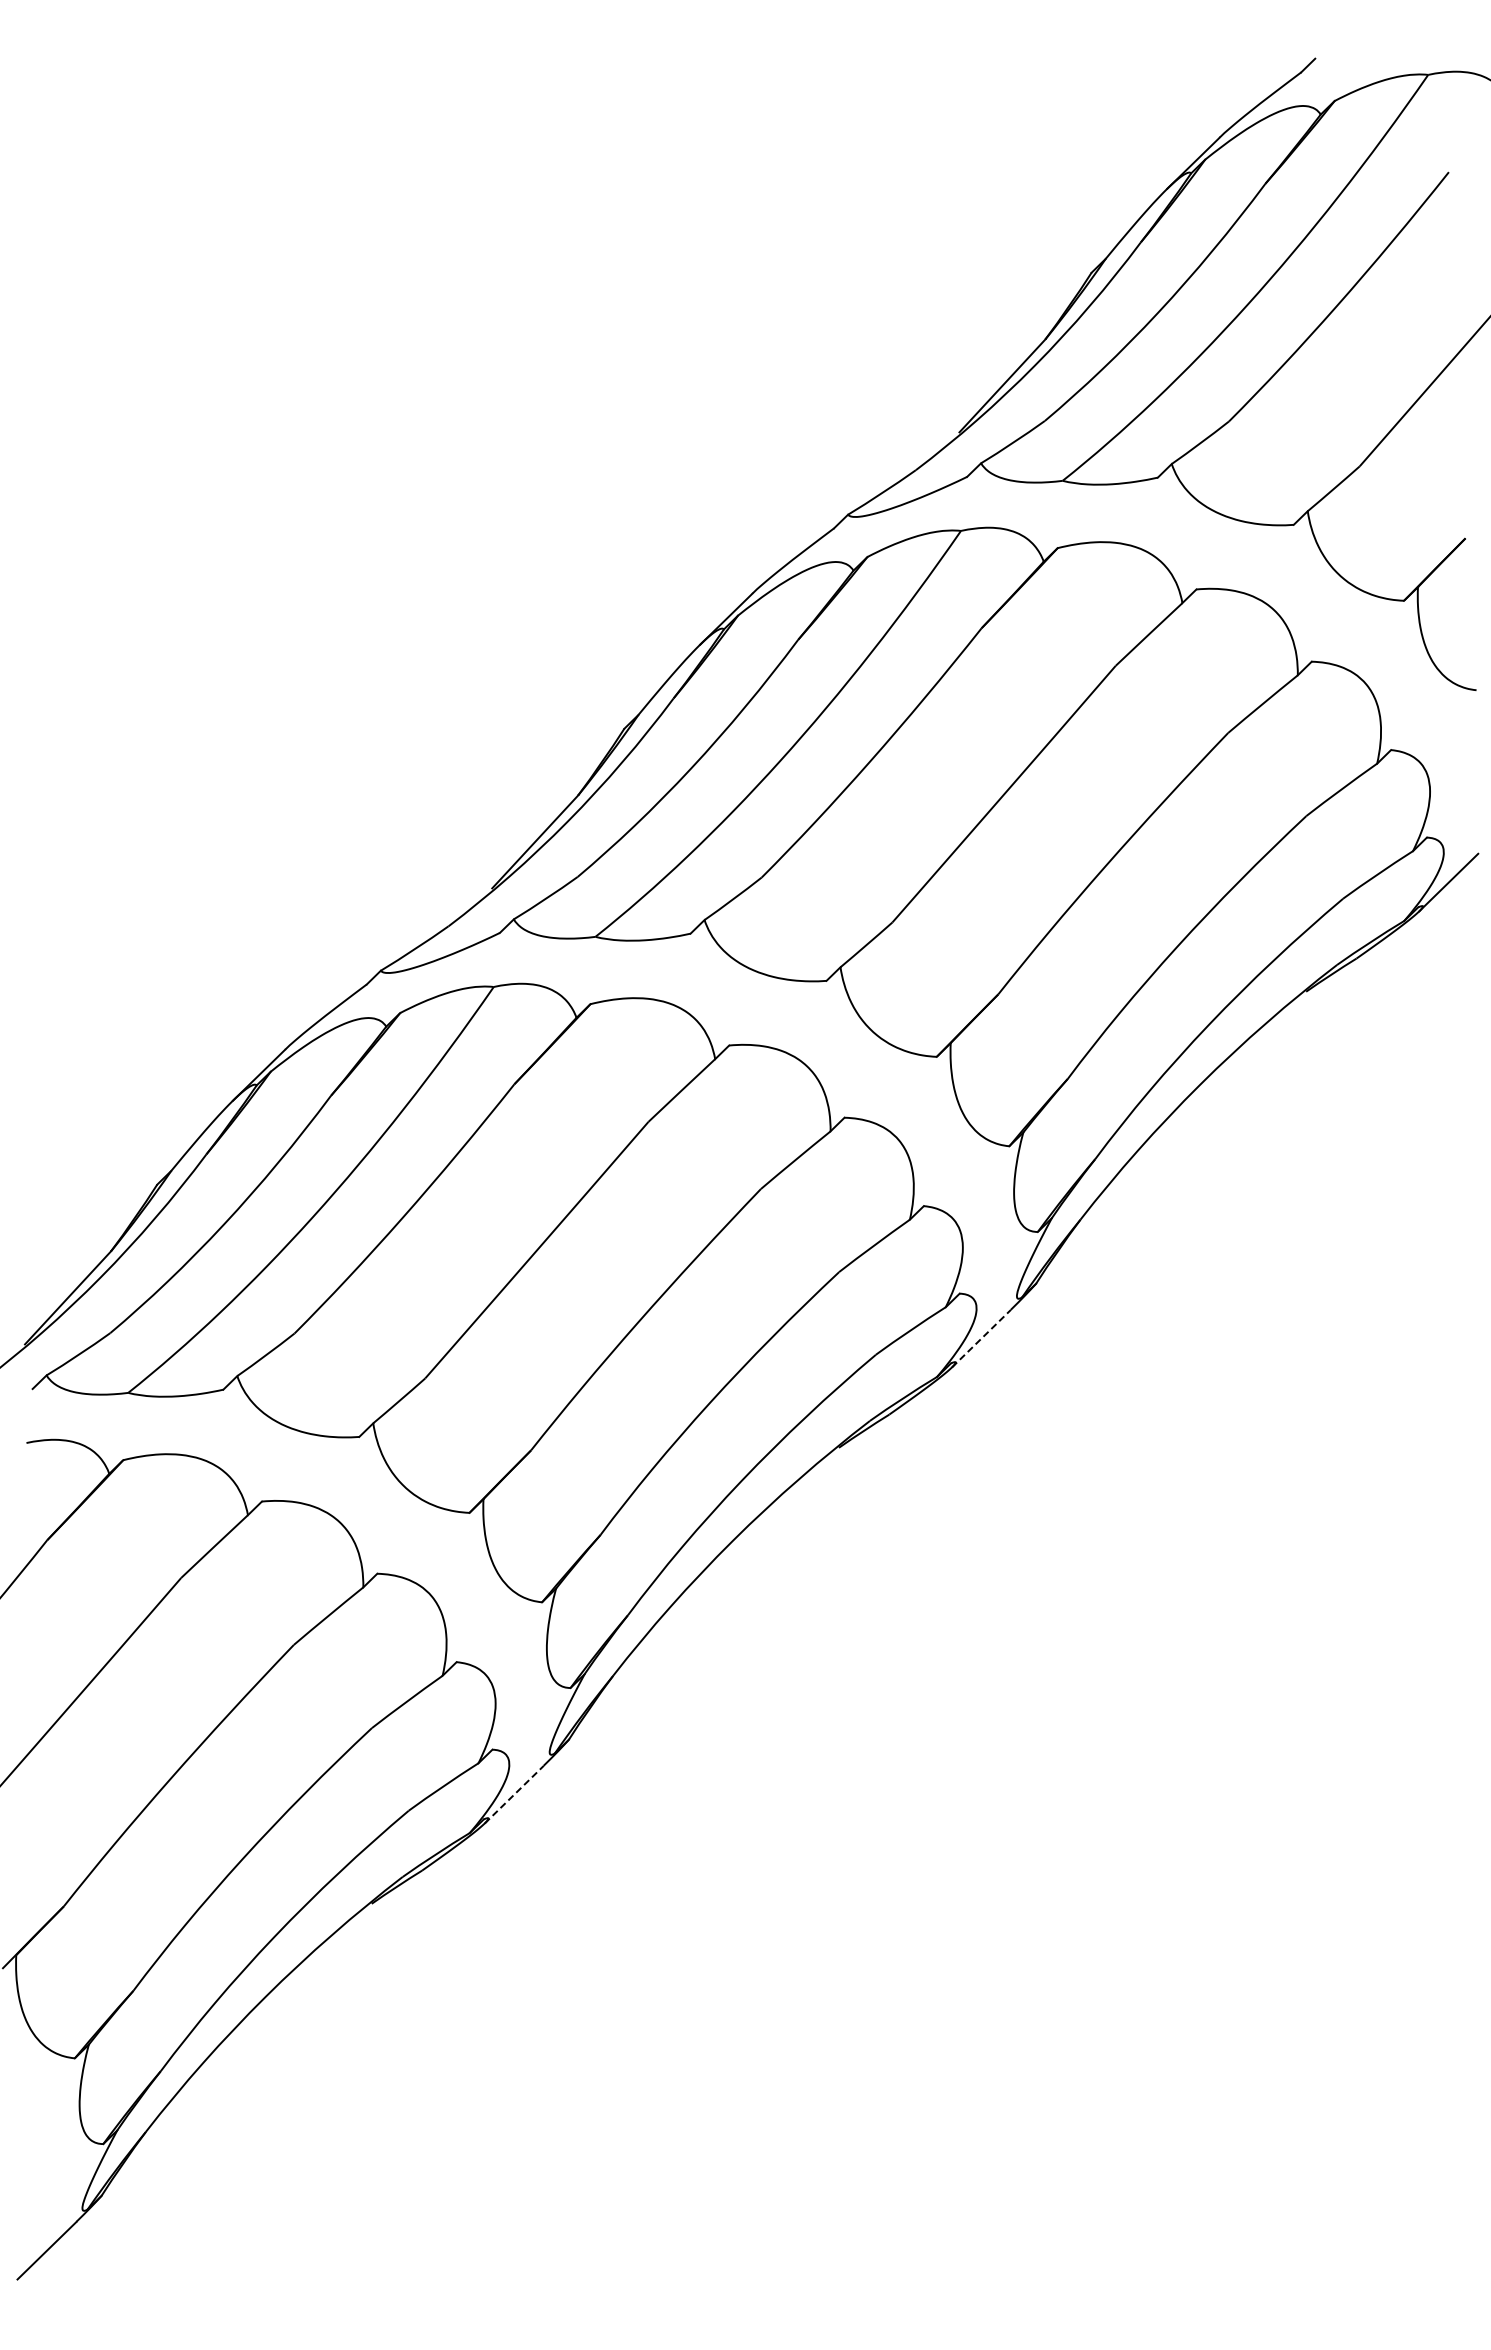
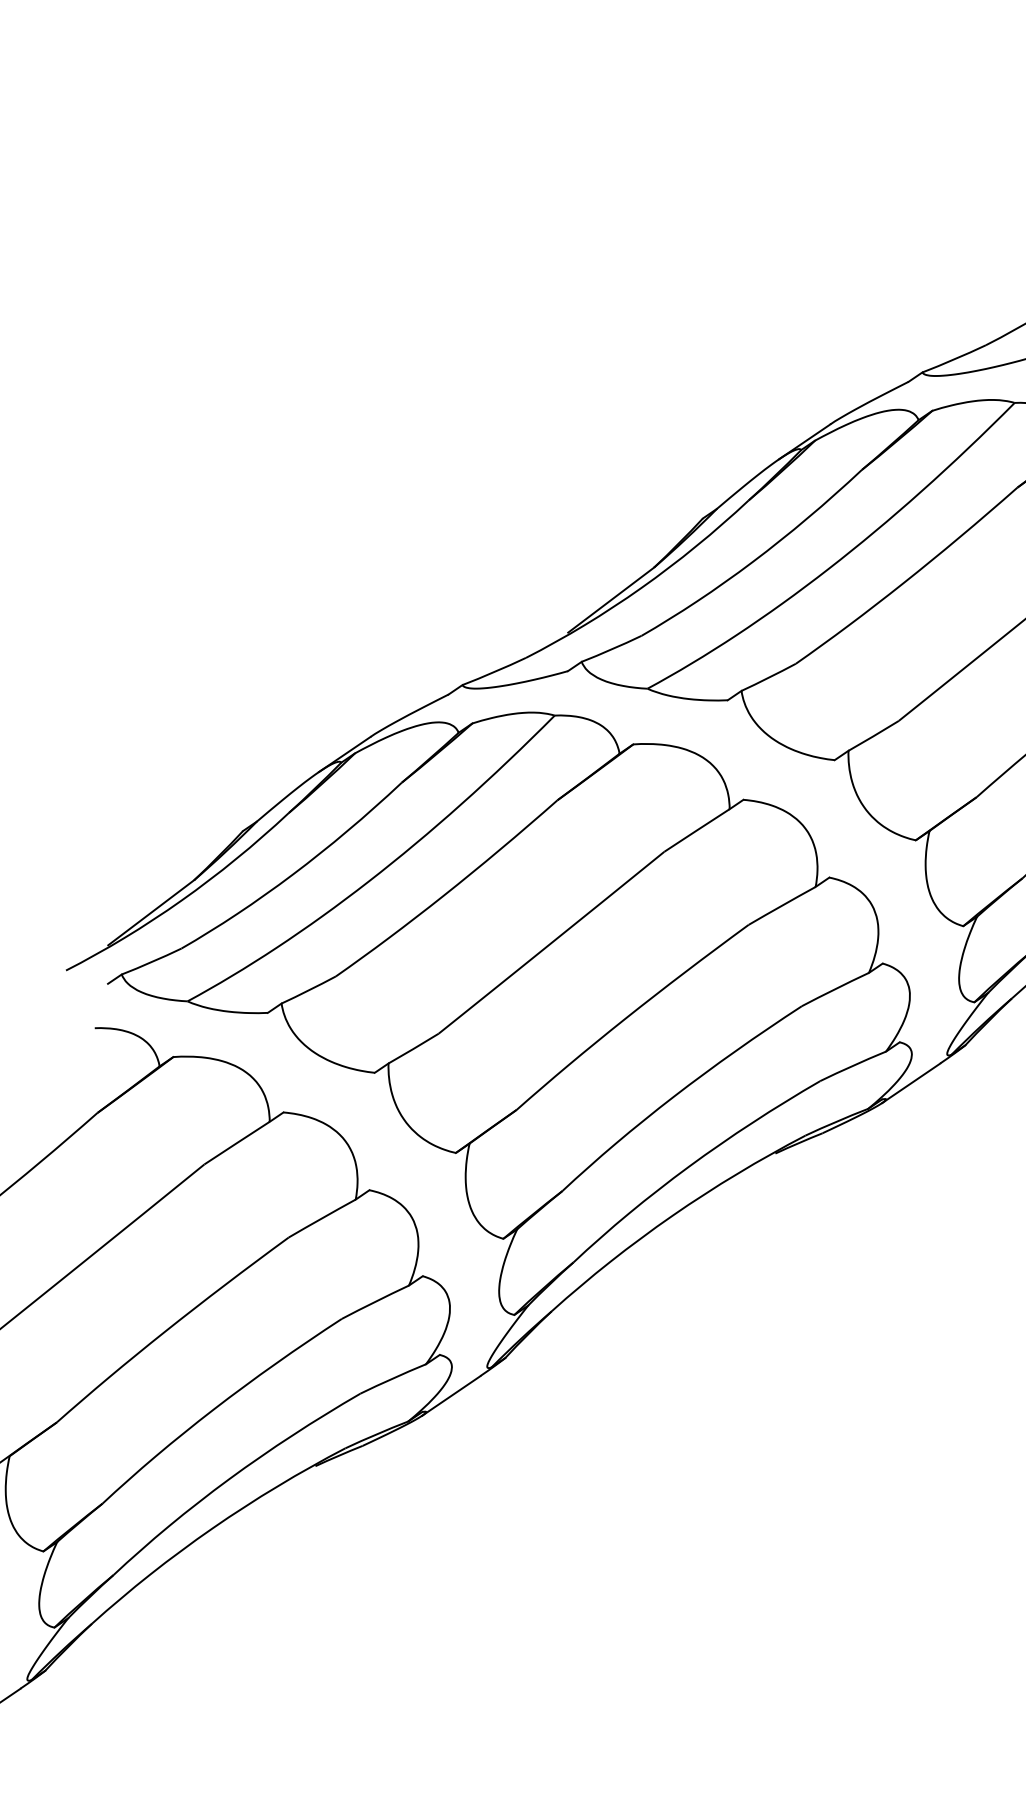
line: (981, 1338) -> (911, 1083), dashed -> solid
line: (514, 1794) -> (451, 1395), dashed -> solid

